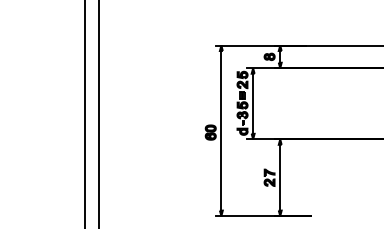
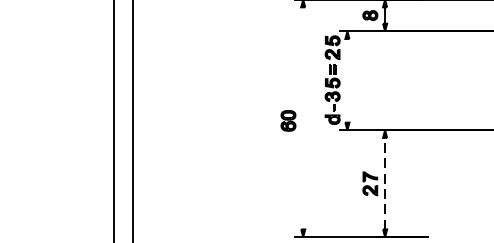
line: (253, 103) -> (347, 80), removed
line: (221, 130) -> (303, 117), removed
line: (280, 177) -> (385, 183), solid -> dashed

